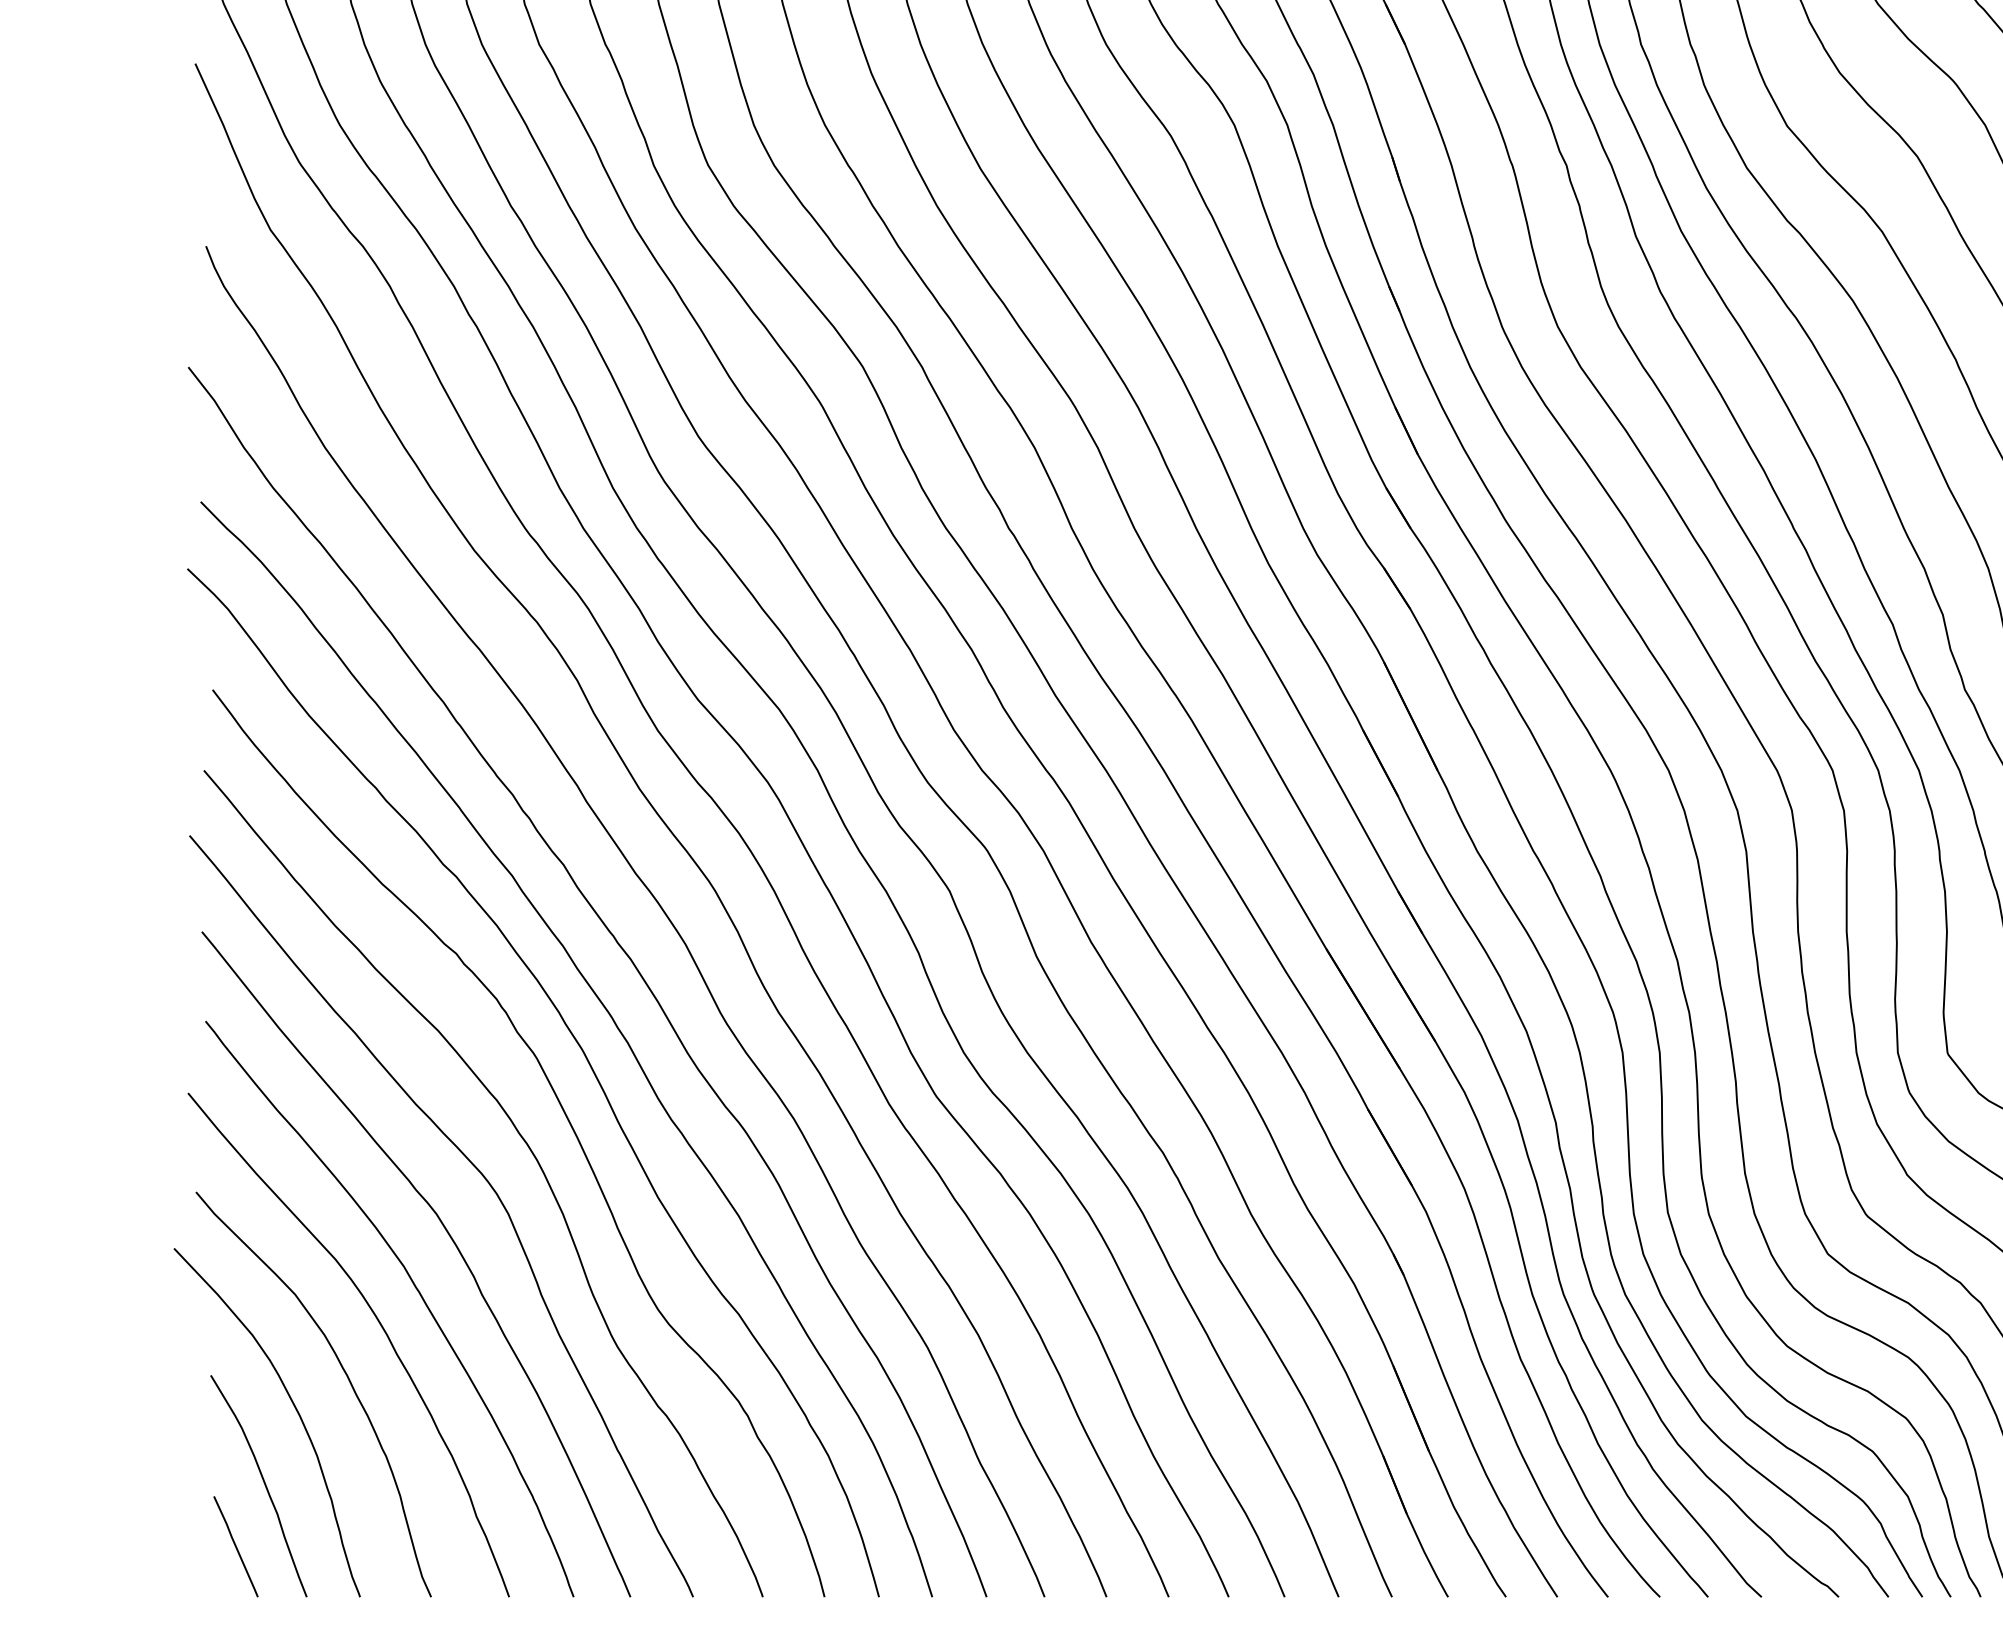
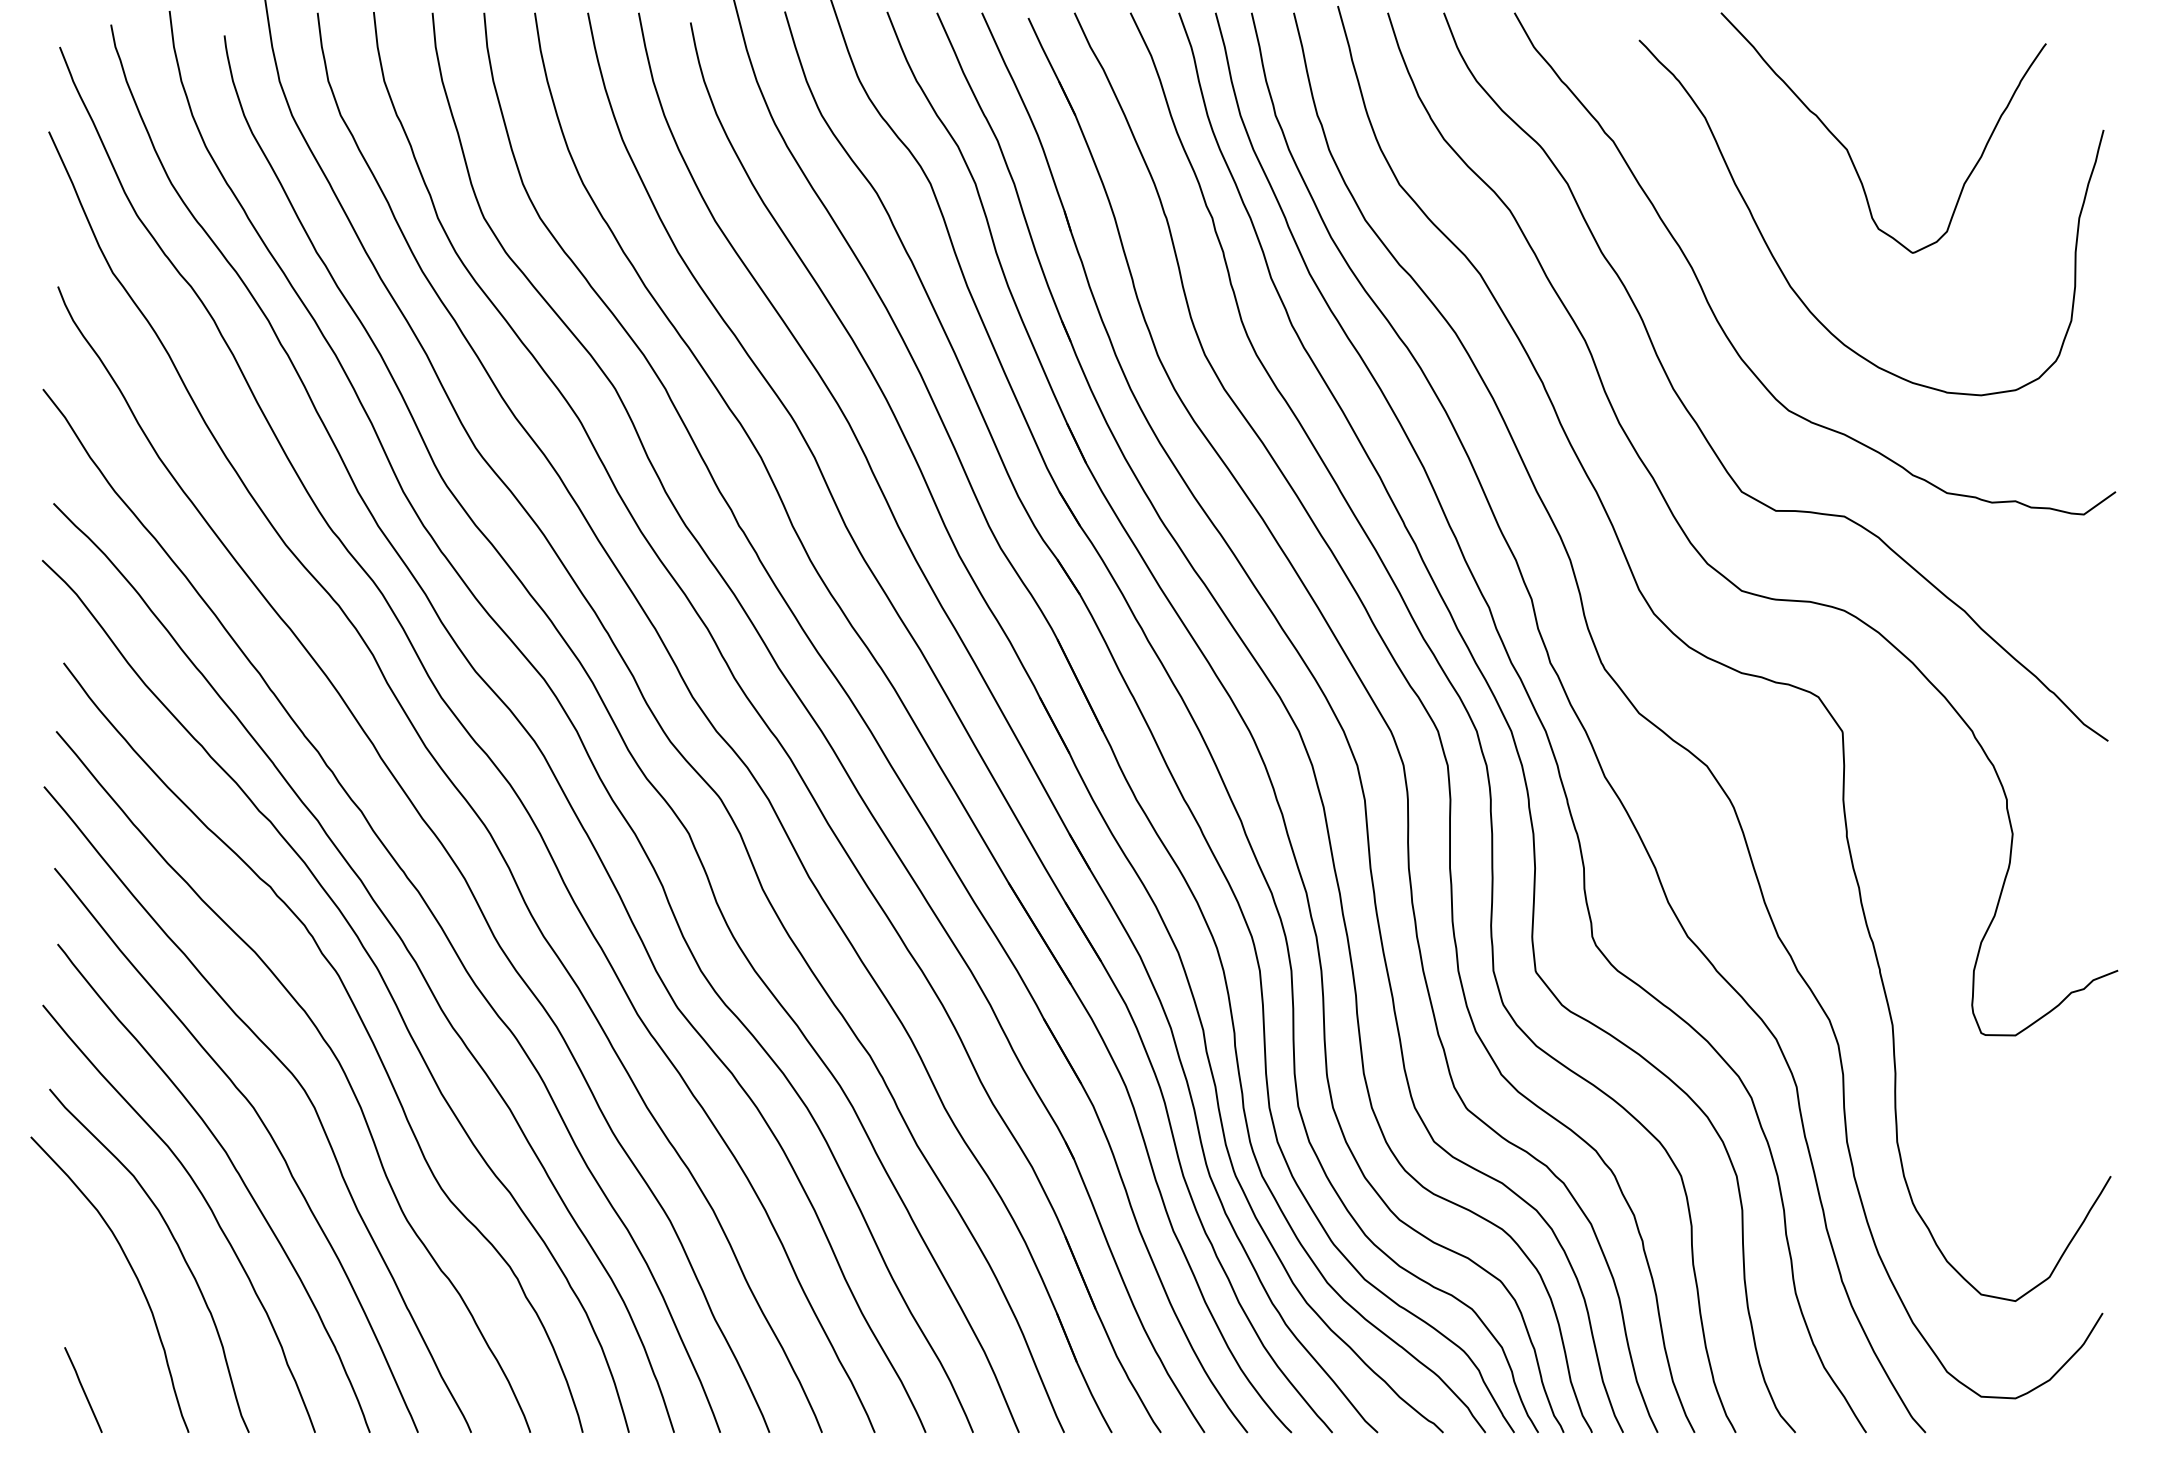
curve: (263, 1482) -> (106, 1335), removed

